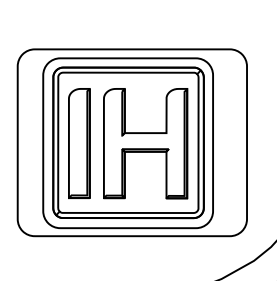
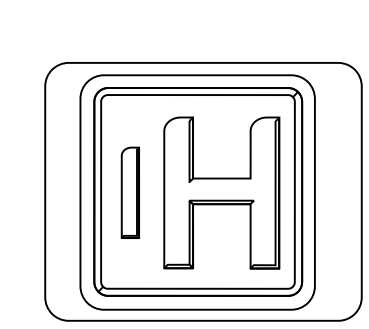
part: (79, 143) -> (130, 192), size x0.6

